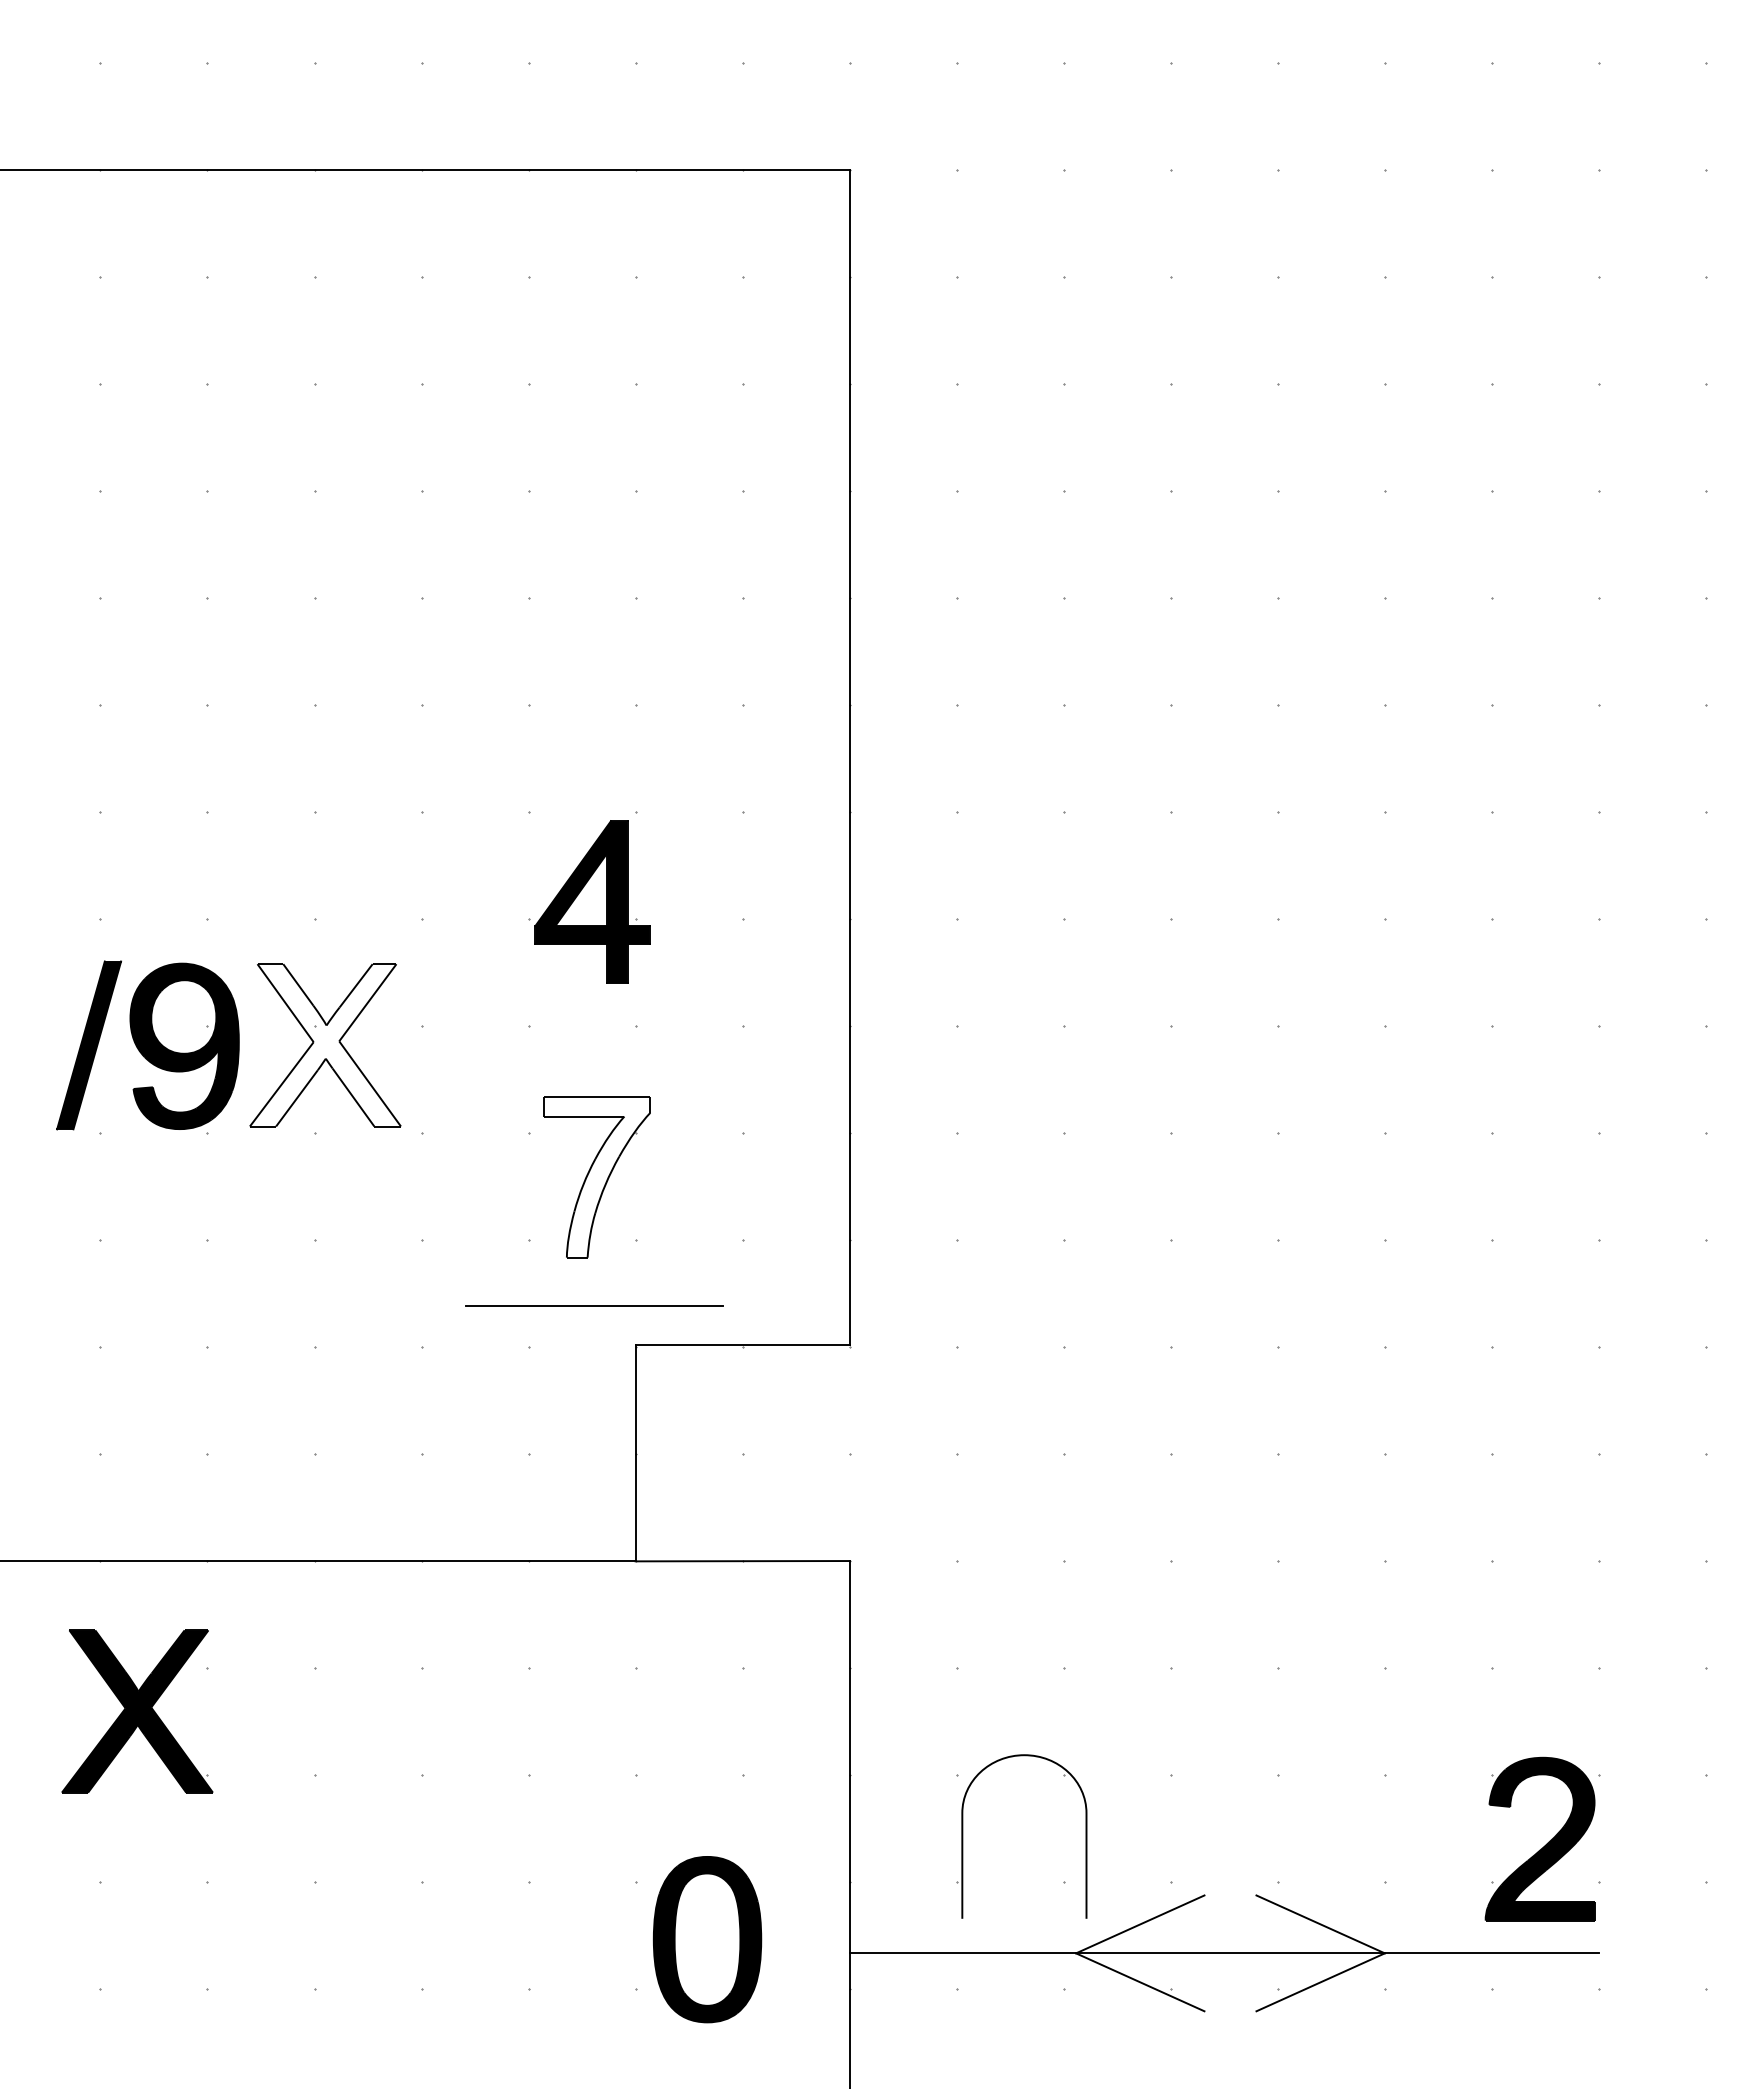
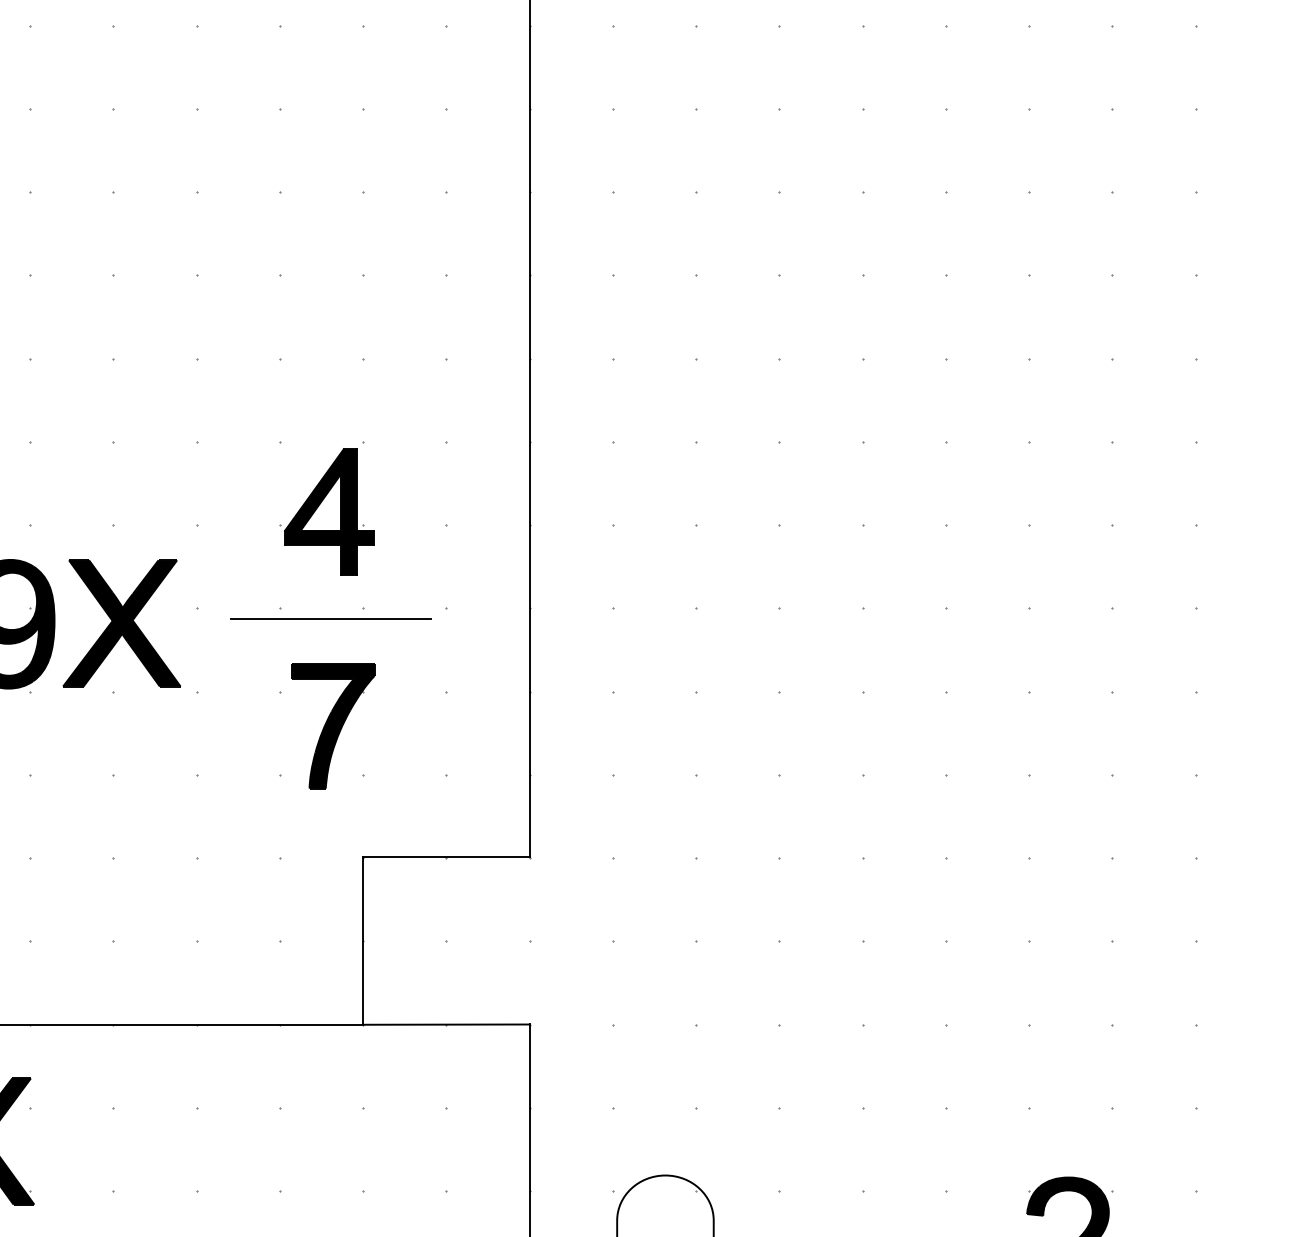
fill: (324, 1045) -> (121, 623), added
fill: (596, 1177) -> (332, 726), added
line: (594, 1305) -> (331, 618), moved

